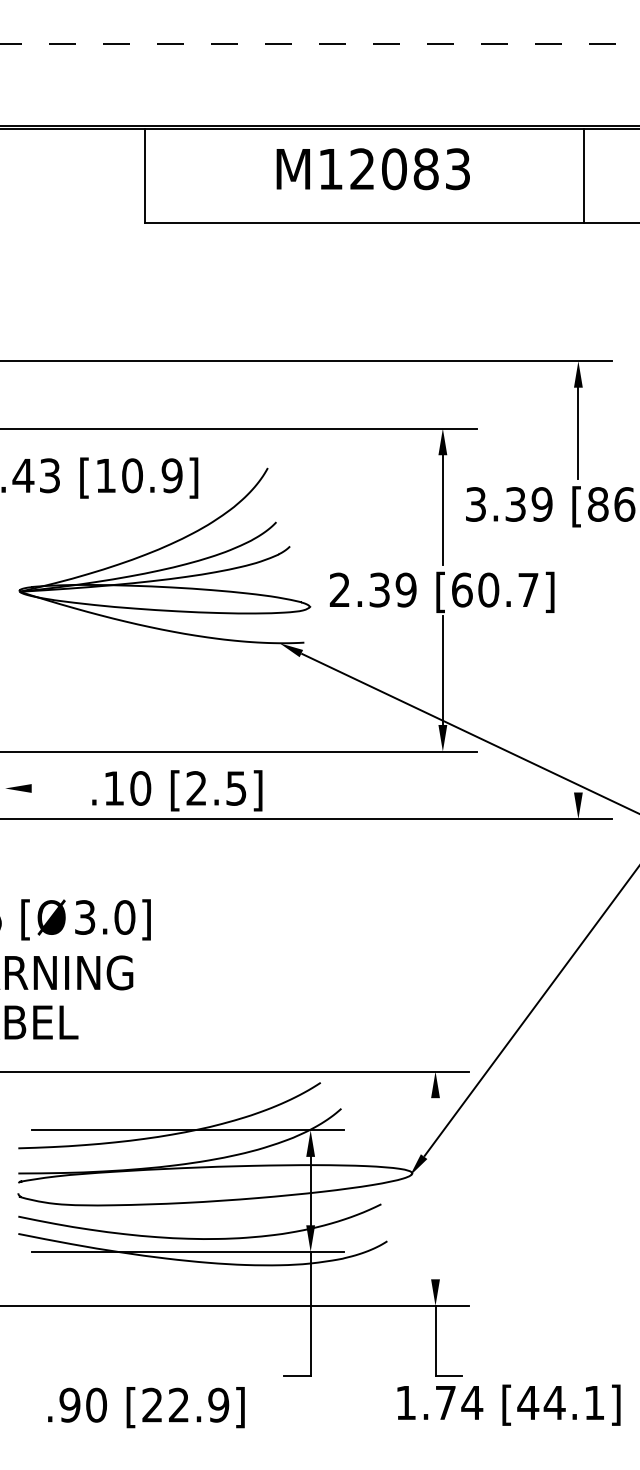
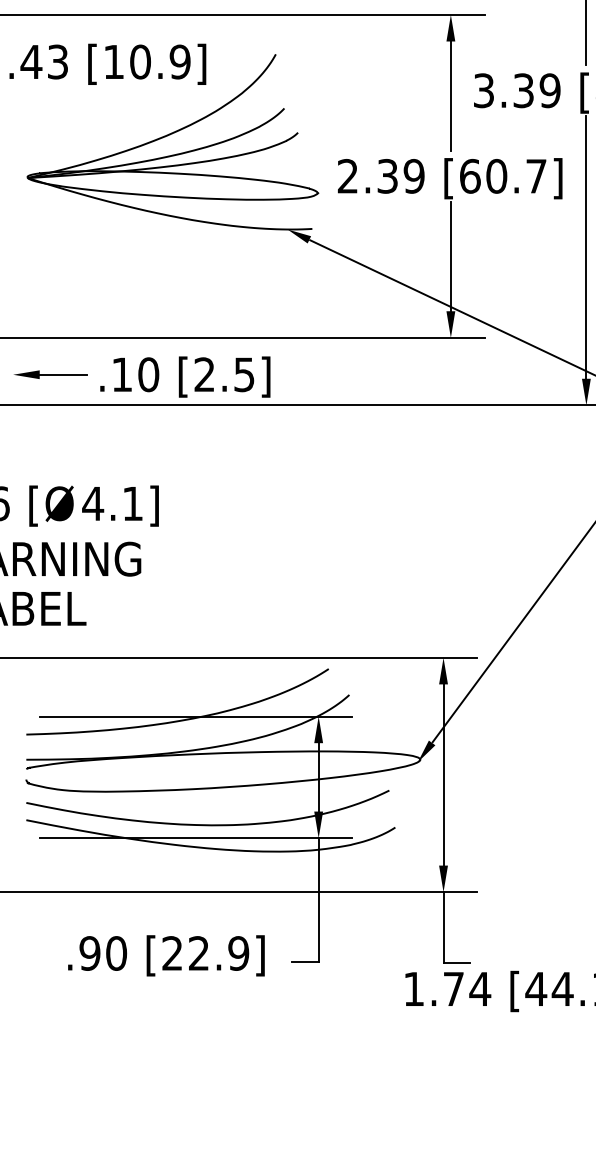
line: (578, 660) -> (586, 246), added
line: (55, 788) -> (63, 374), added
text: (104, 917) -> (112, 503), 3.0] -> 4.1]
line: (435, 1188) -> (443, 774), added
text: (146, 1407) -> (166, 955), moved

